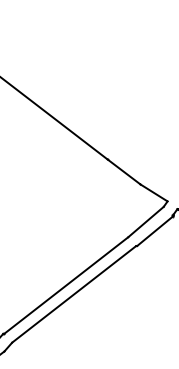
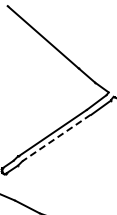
line: (74, 295) -> (56, 138), solid -> dashed

